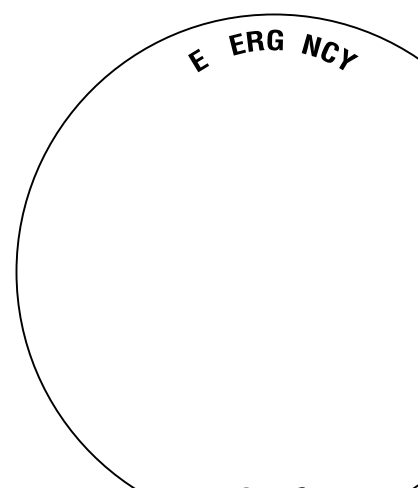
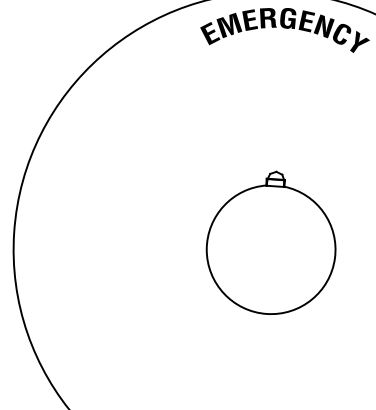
fill: (293, 41) -> (306, 21), added
fill: (216, 50) -> (228, 24), added
part: (273, 264) -> (271, 242), added

